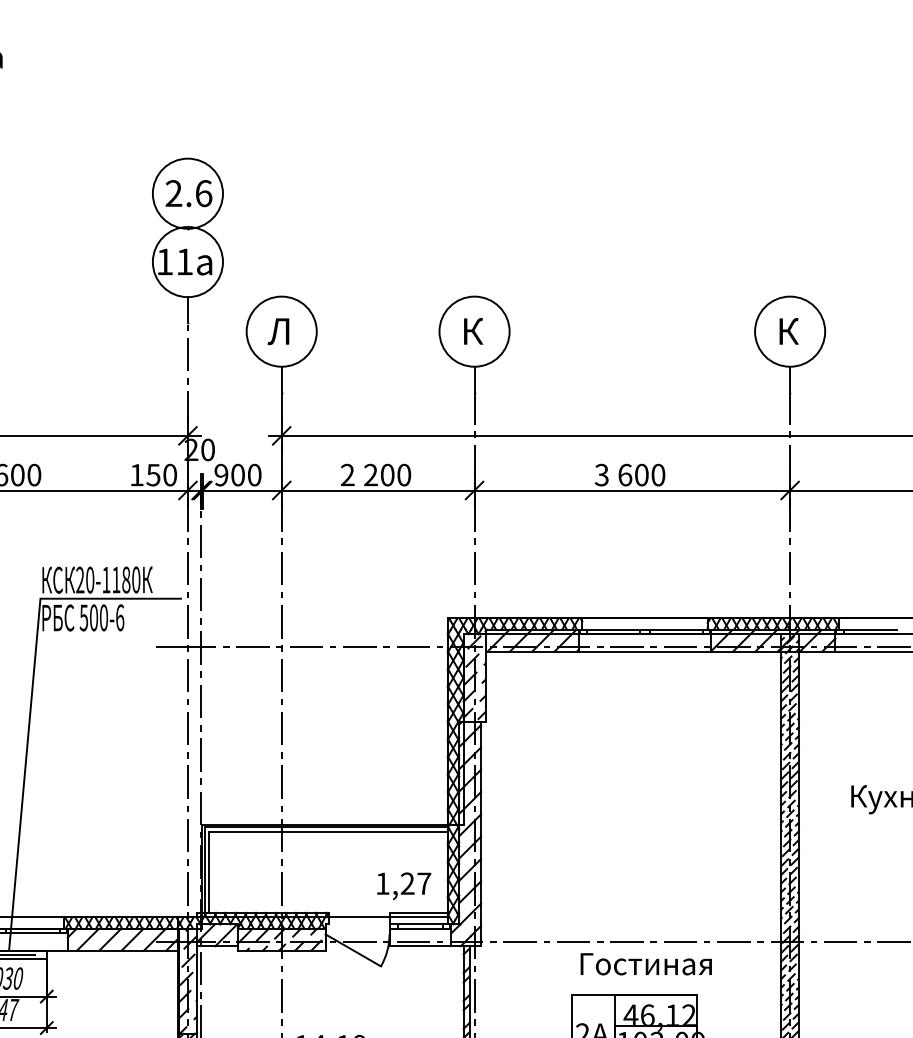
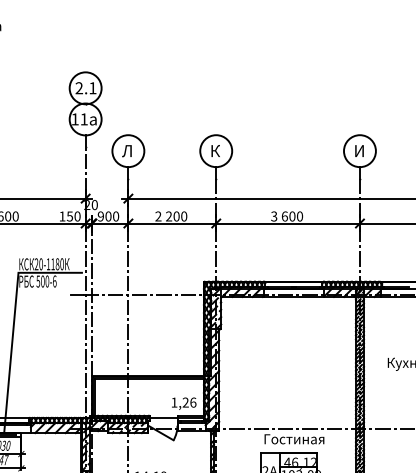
text: (202, 194) -> (92, 88), 2.6 -> 2.1
text: (789, 330) -> (359, 150), К -> И
text: (424, 883) -> (193, 402), 1,27 -> 1,26

